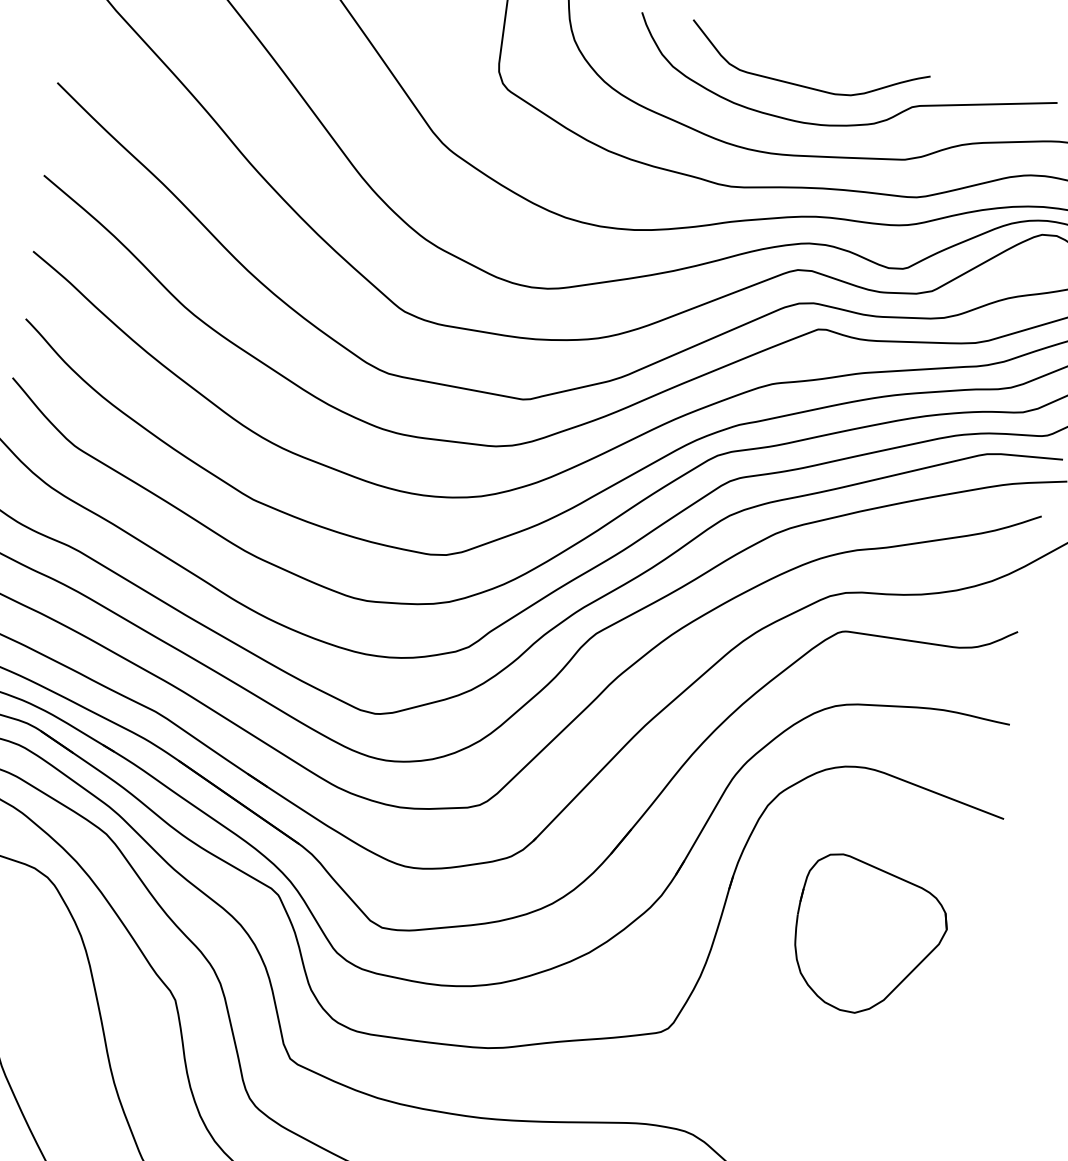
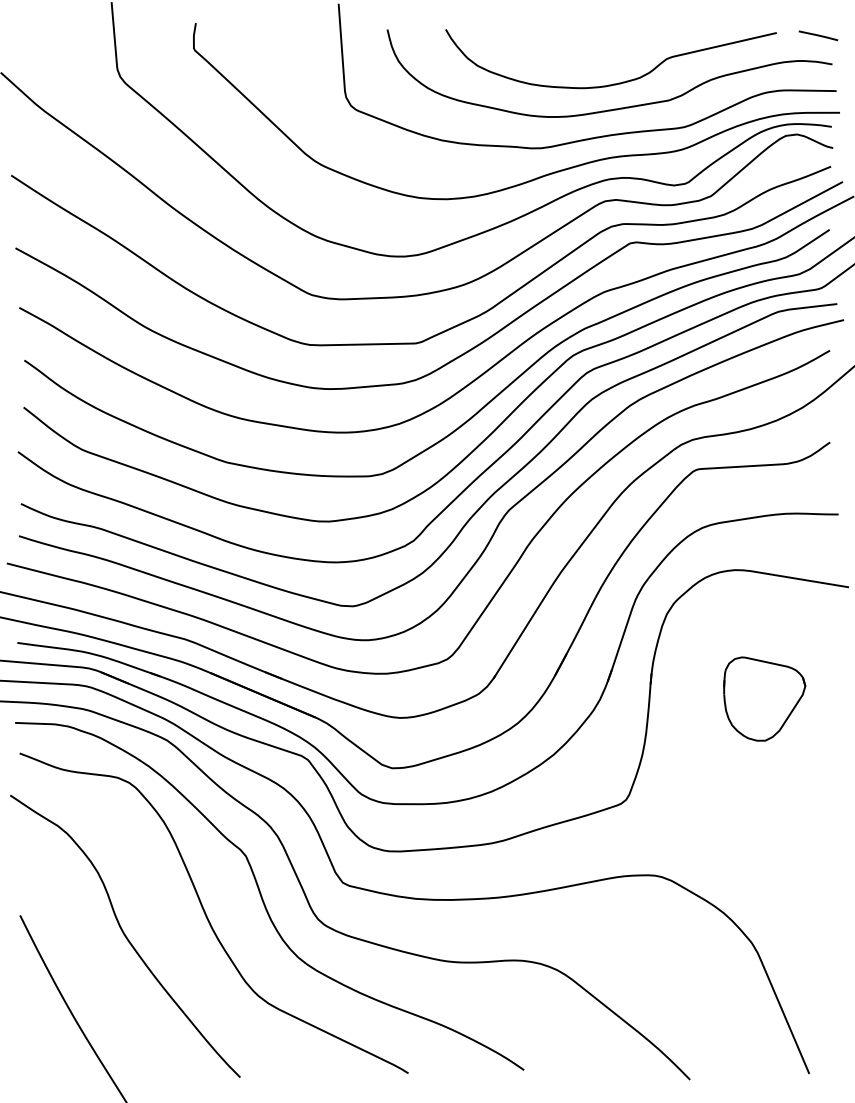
curve: (803, 85) -> (580, 59), removed
part: (868, 936) -> (764, 698), size x0.7

